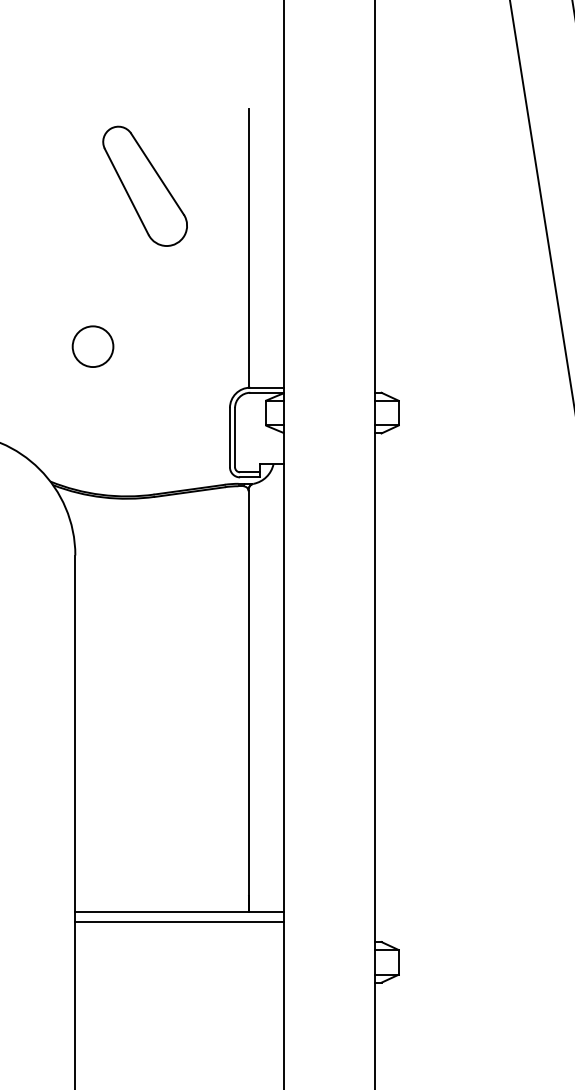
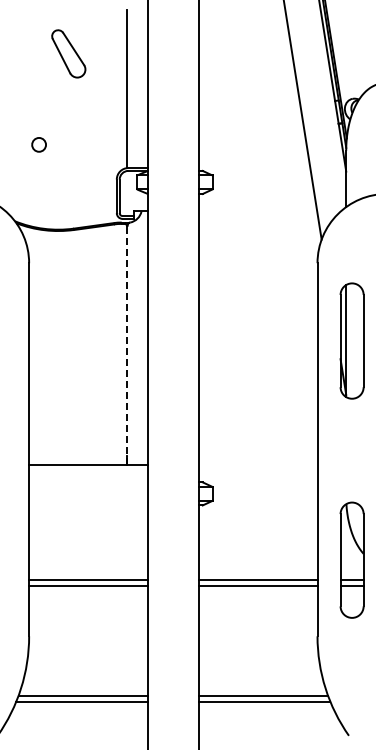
part: (144, 185) -> (68, 53), size x0.7
circle: (91, 346) -> (38, 144), size x0.6
line: (248, 700) -> (127, 345), solid -> dashed
line: (180, 921) -> (88, 470), removed

